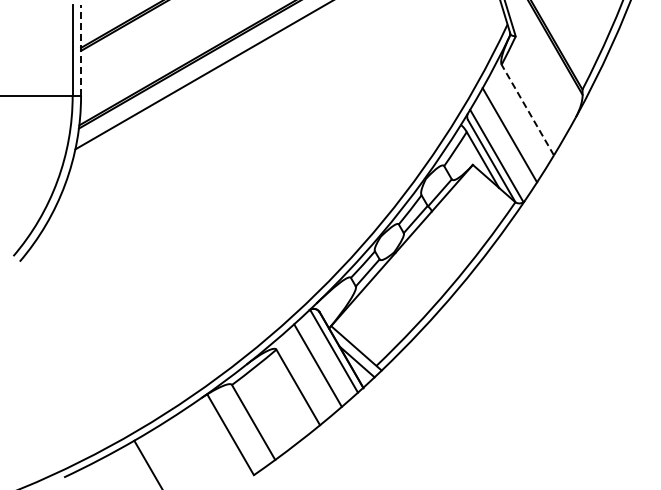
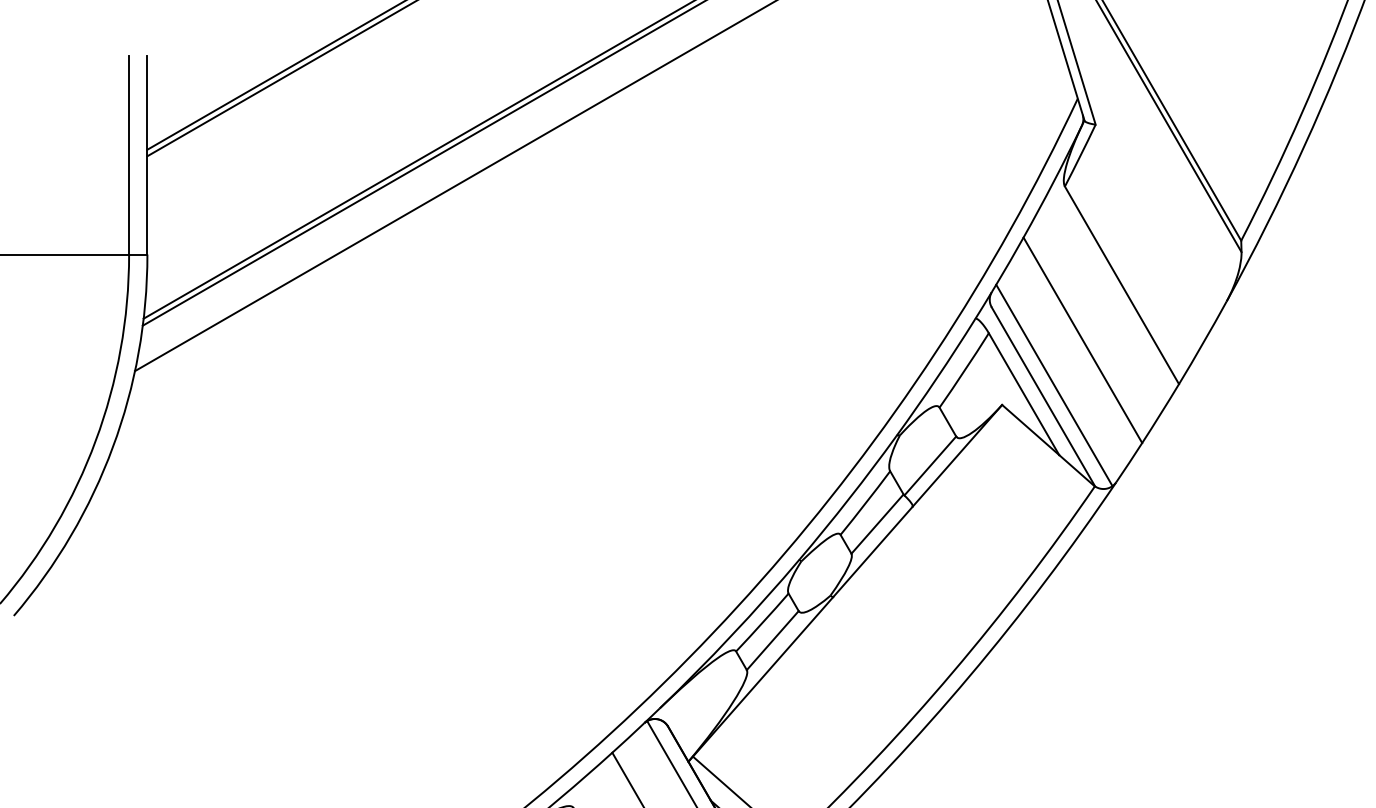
line: (81, 50) -> (148, 155), dashed -> solid
line: (527, 109) -> (1121, 284), dashed -> solid

